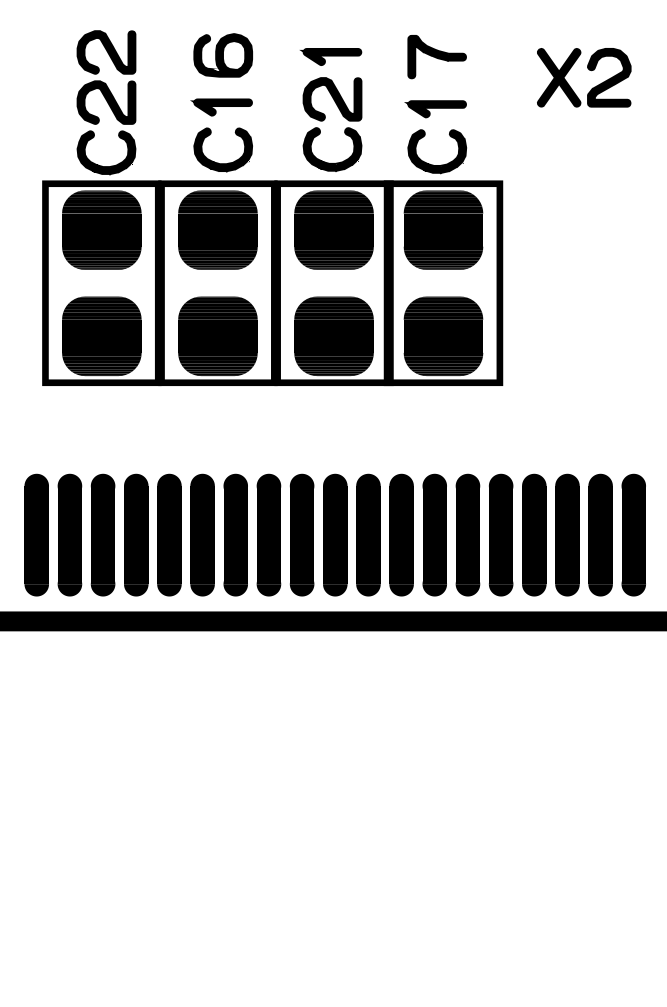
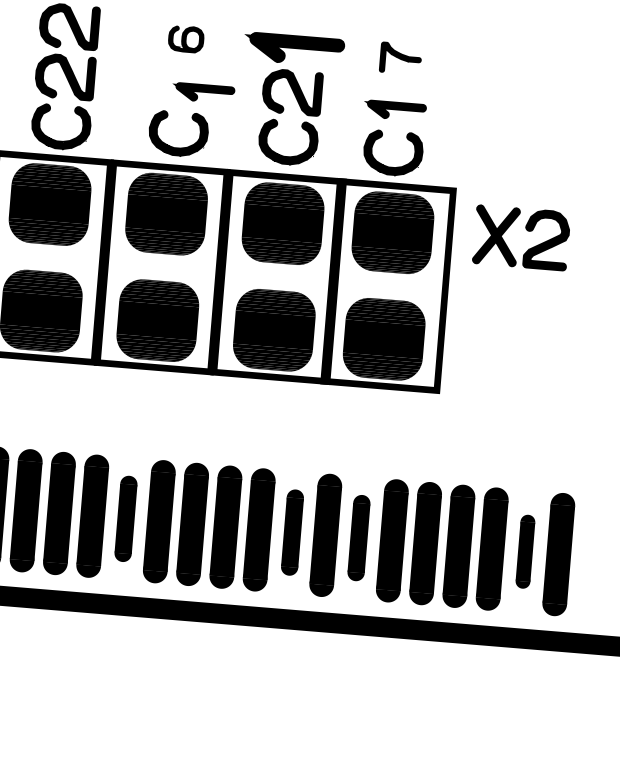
part: (222, 55) -> (185, 39), size x0.6
part: (330, 56) -> (293, 49), size x1.6
part: (436, 57) -> (400, 58), size x0.7
part: (589, 70) -> (527, 231), moved
part: (221, 107) -> (203, 93), moved
part: (202, 534) -> (125, 518), size x0.7
part: (368, 534) -> (292, 532), size x0.7
part: (434, 534) -> (358, 537), size x0.7
part: (600, 534) -> (525, 551), size x0.6

